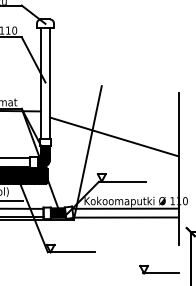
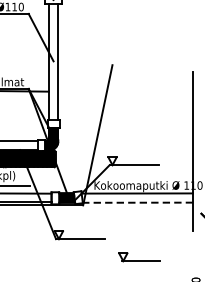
line: (113, 136) -> (124, 117), removed
line: (125, 217) -> (137, 202), solid -> dashed
part: (159, 269) -> (139, 257), moved

